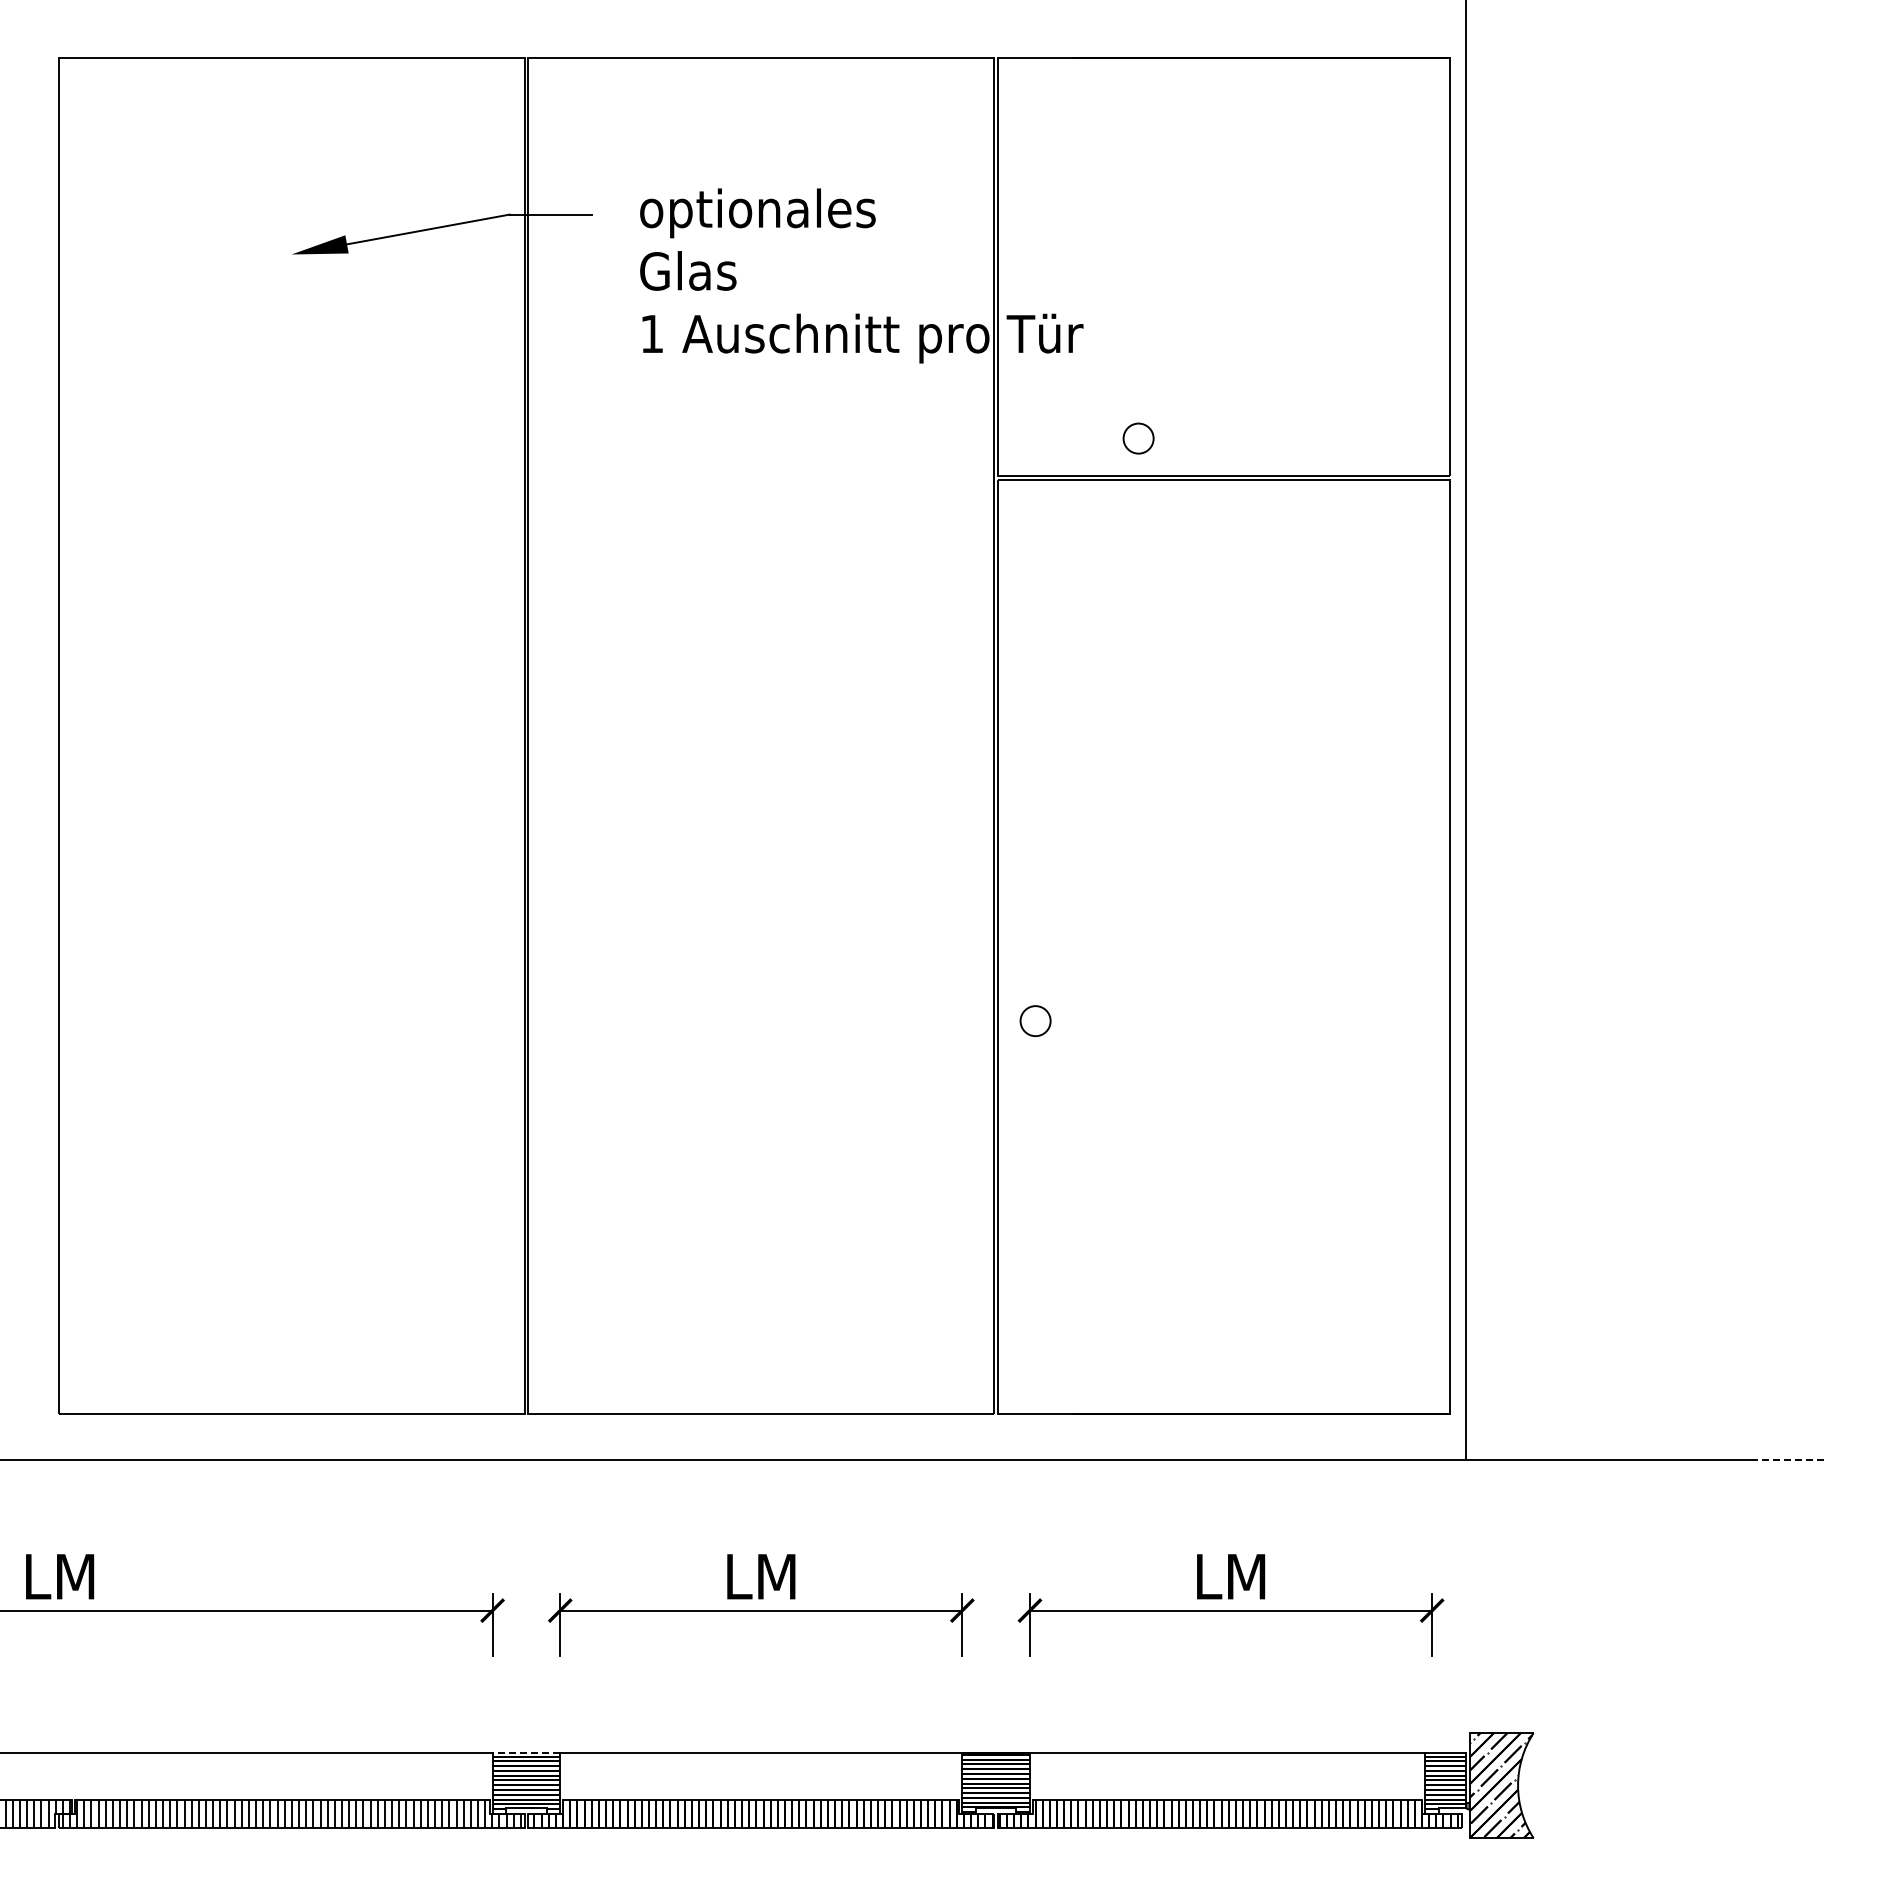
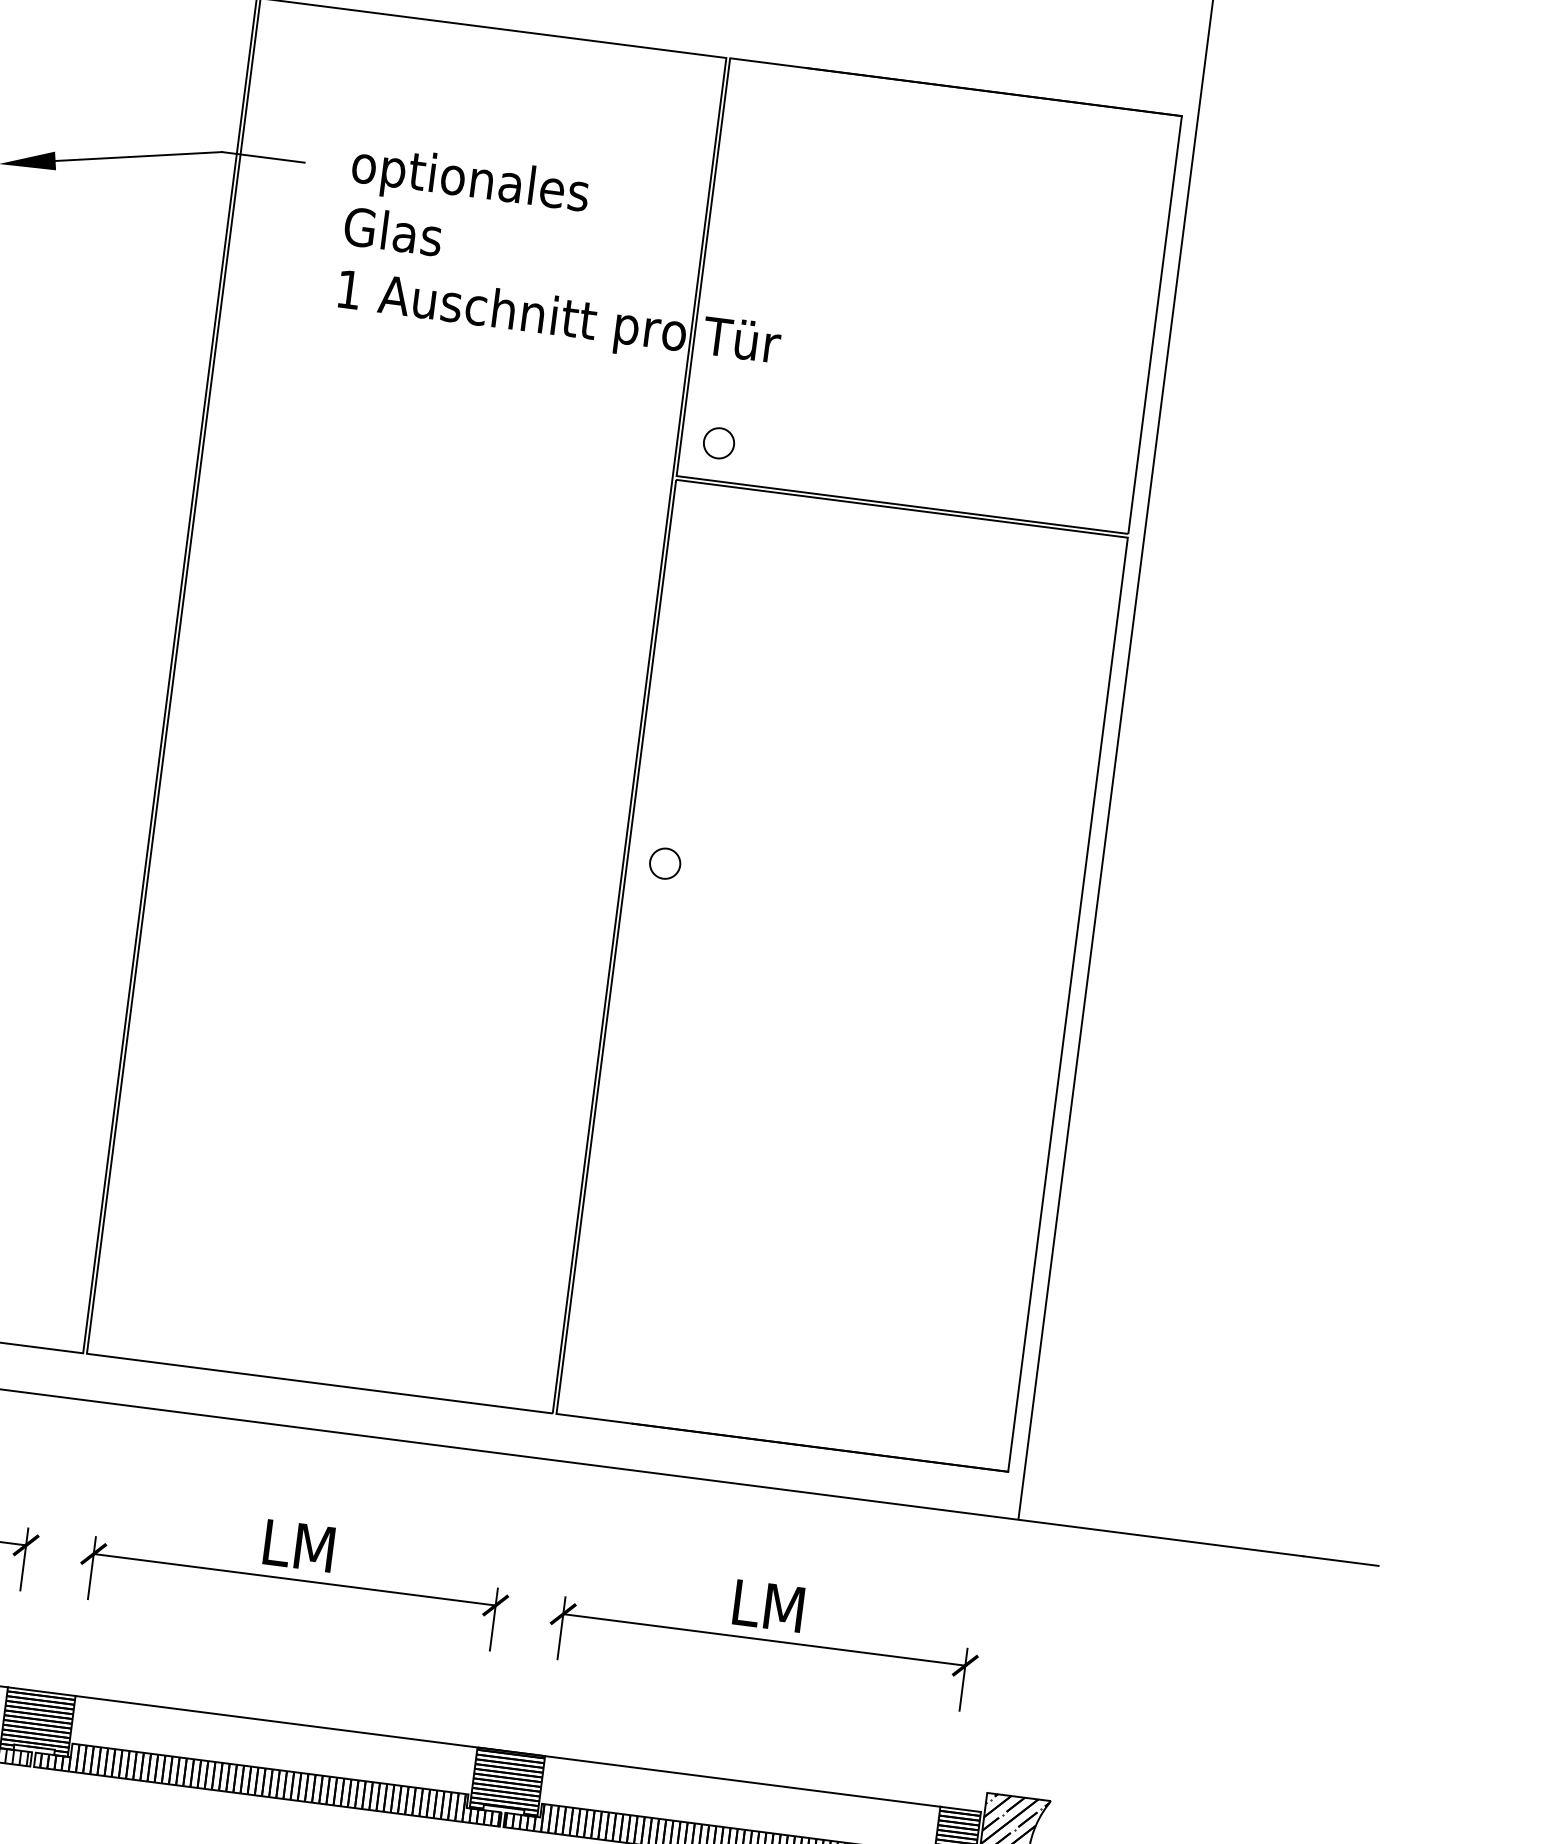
circle: (1138, 438) -> (718, 443), moved
circle: (1035, 1021) -> (665, 864), moved
line: (1788, 1460) -> (1340, 1561), dashed -> solid
line: (526, 1752) -> (41, 1691), dashed -> solid

